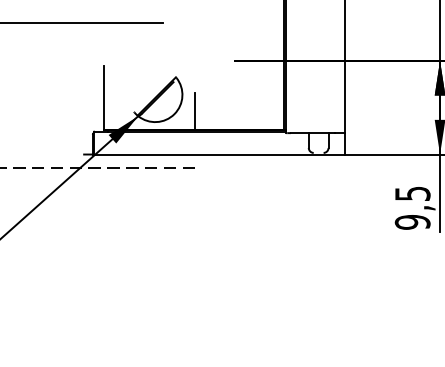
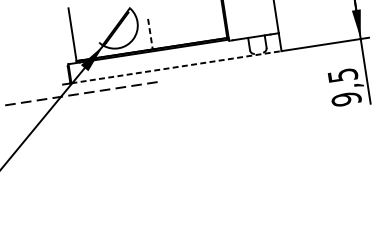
line: (195, 111) -> (150, 34), solid -> dashed
line: (219, 154) -> (176, 67), solid -> dashed

